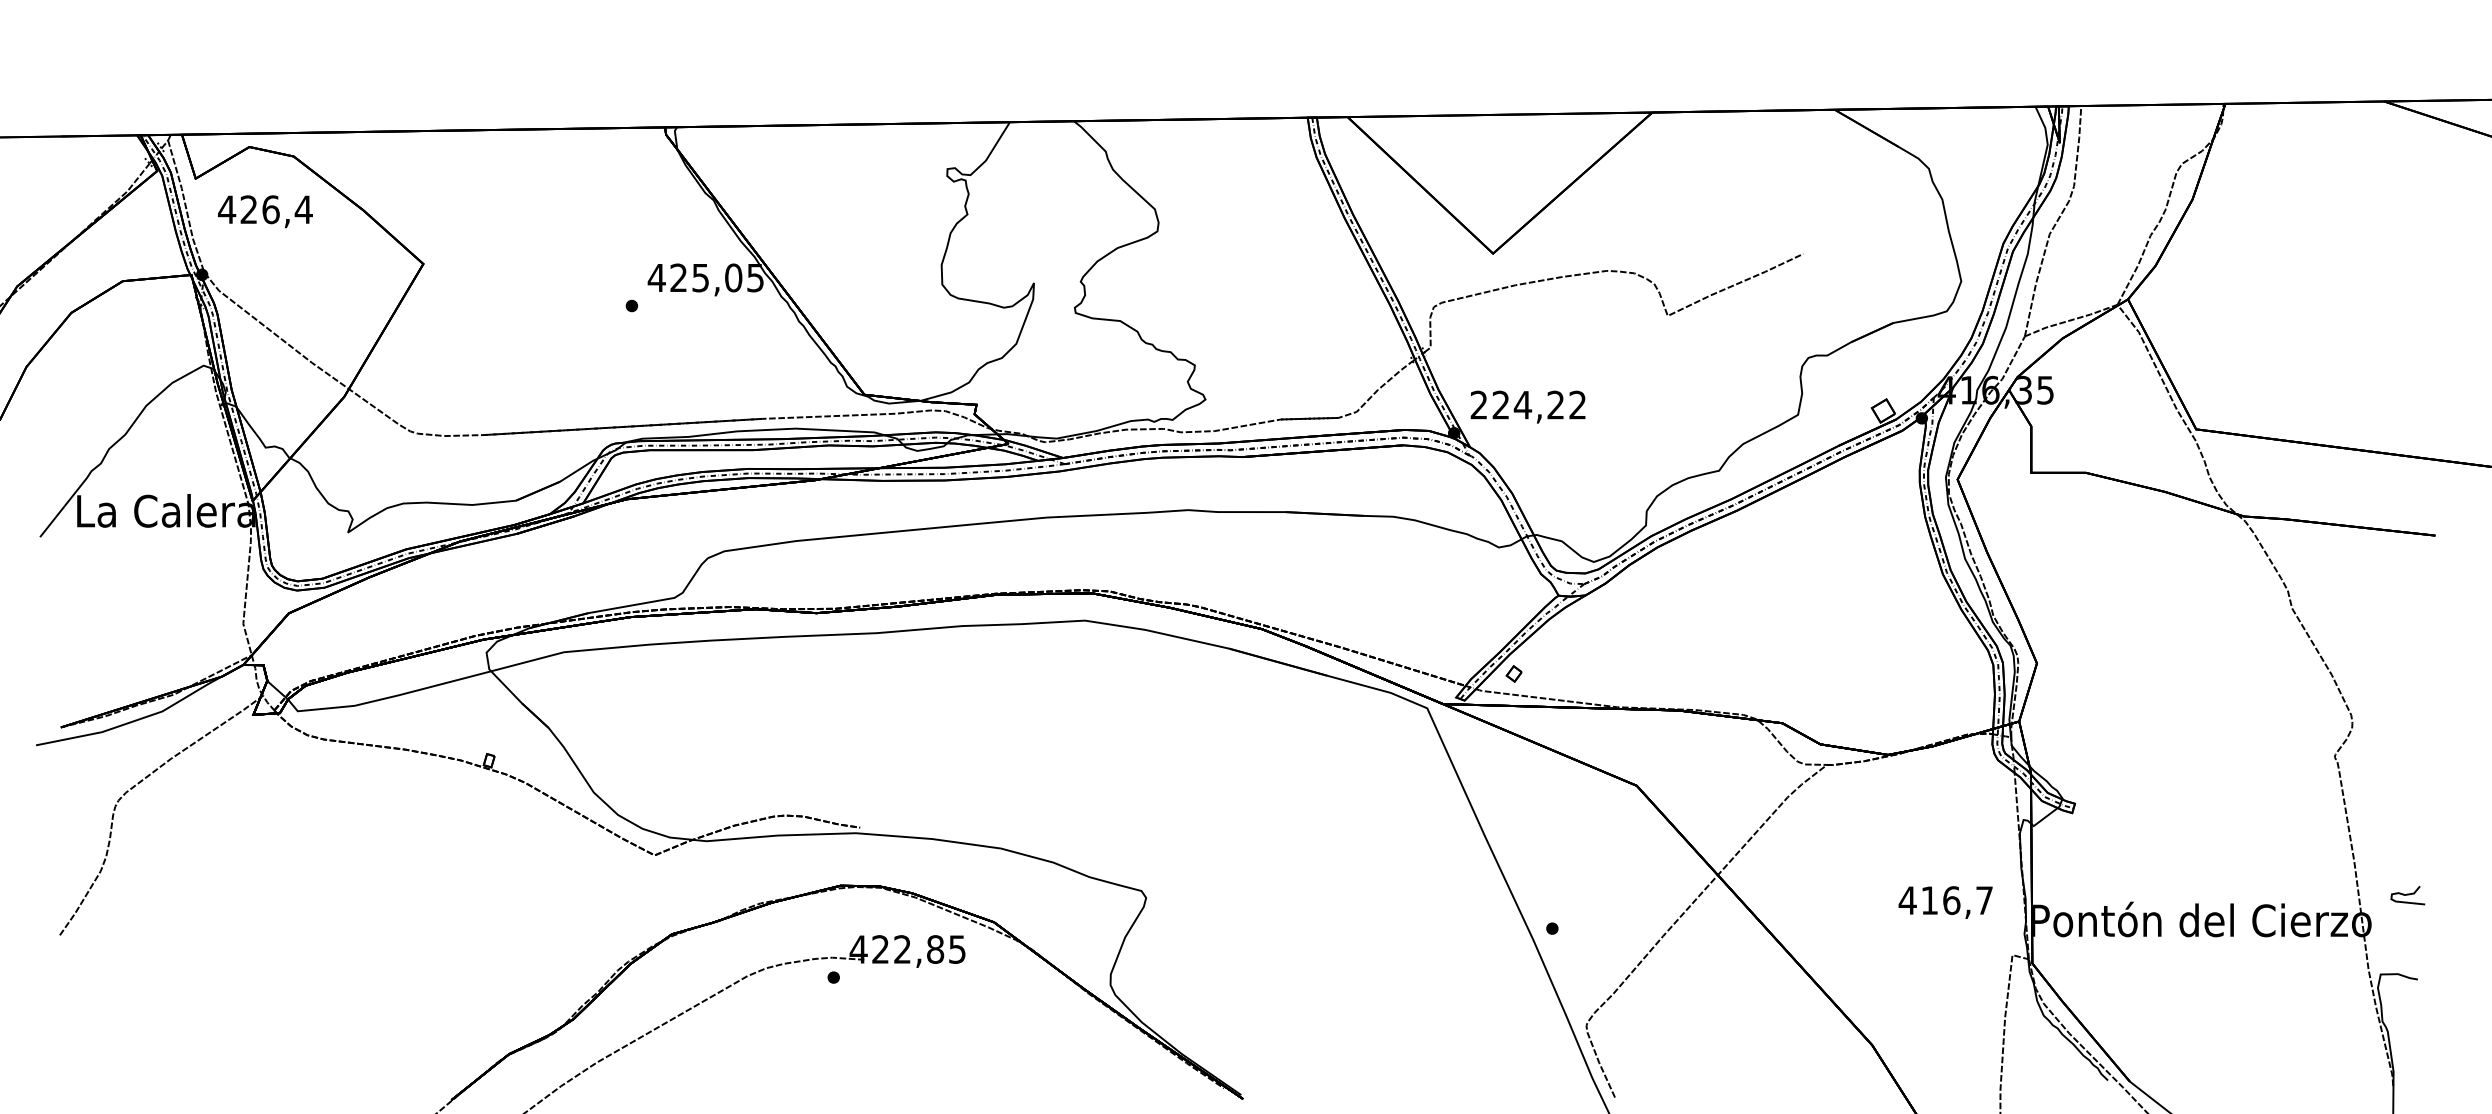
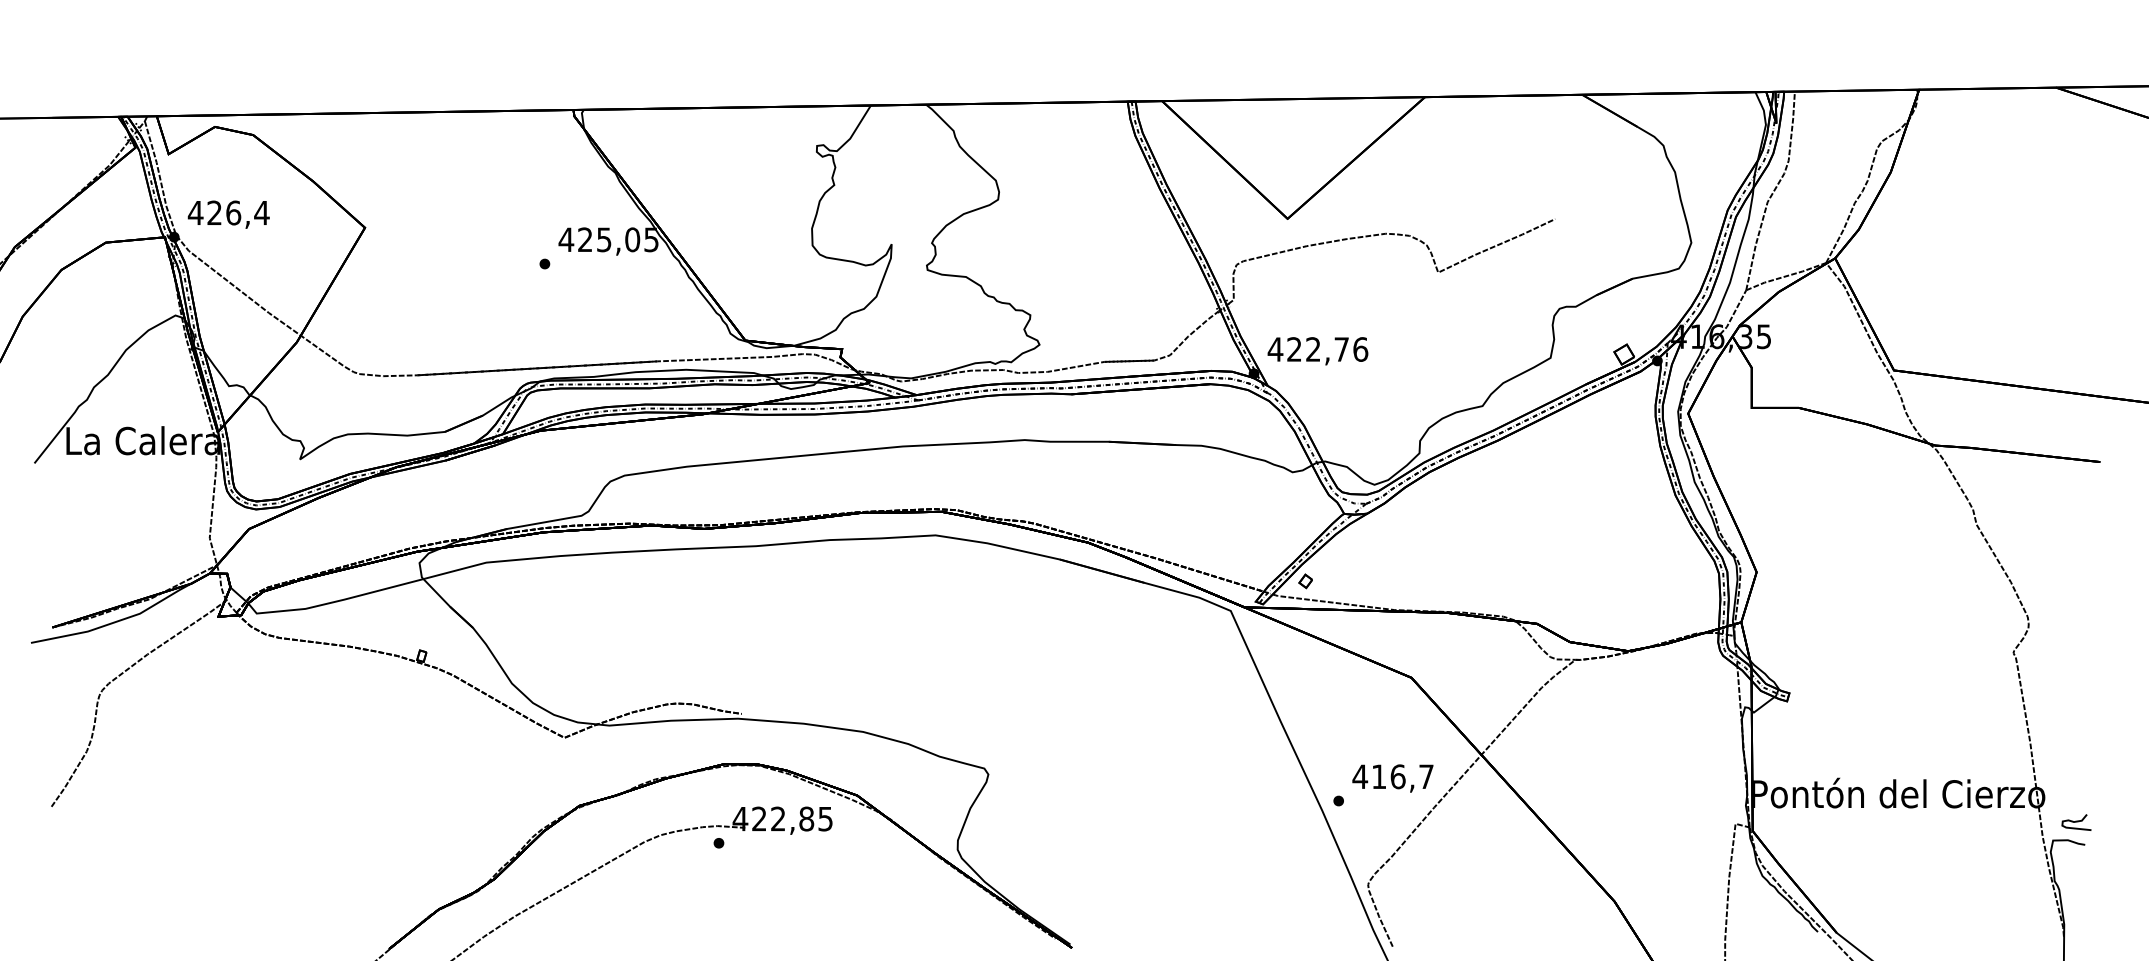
text: (265, 211) -> (228, 214), moved
text: (1527, 405) -> (1317, 349), 224,22 -> 422,76
curve: (2407, 895) -> (2076, 822), moved
text: (1945, 902) -> (1392, 778), moved

